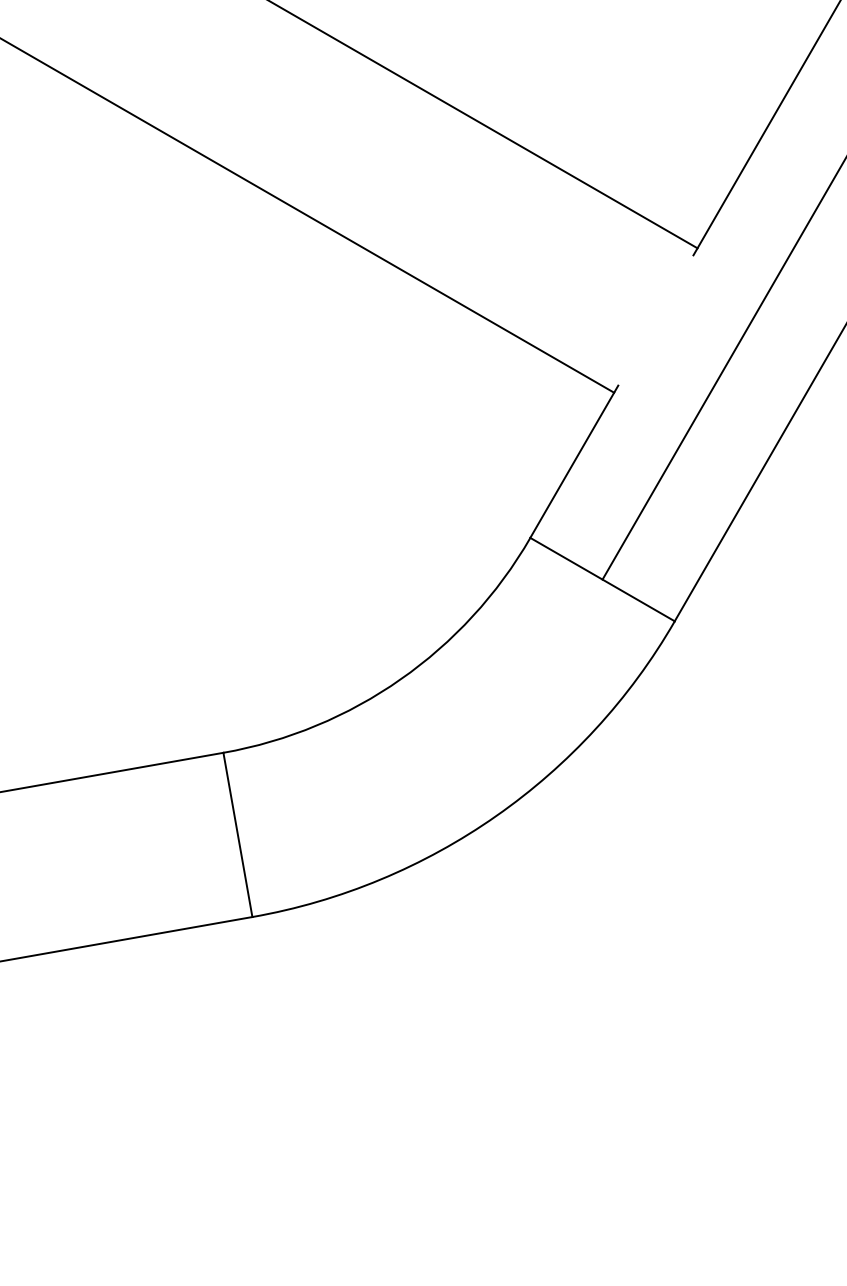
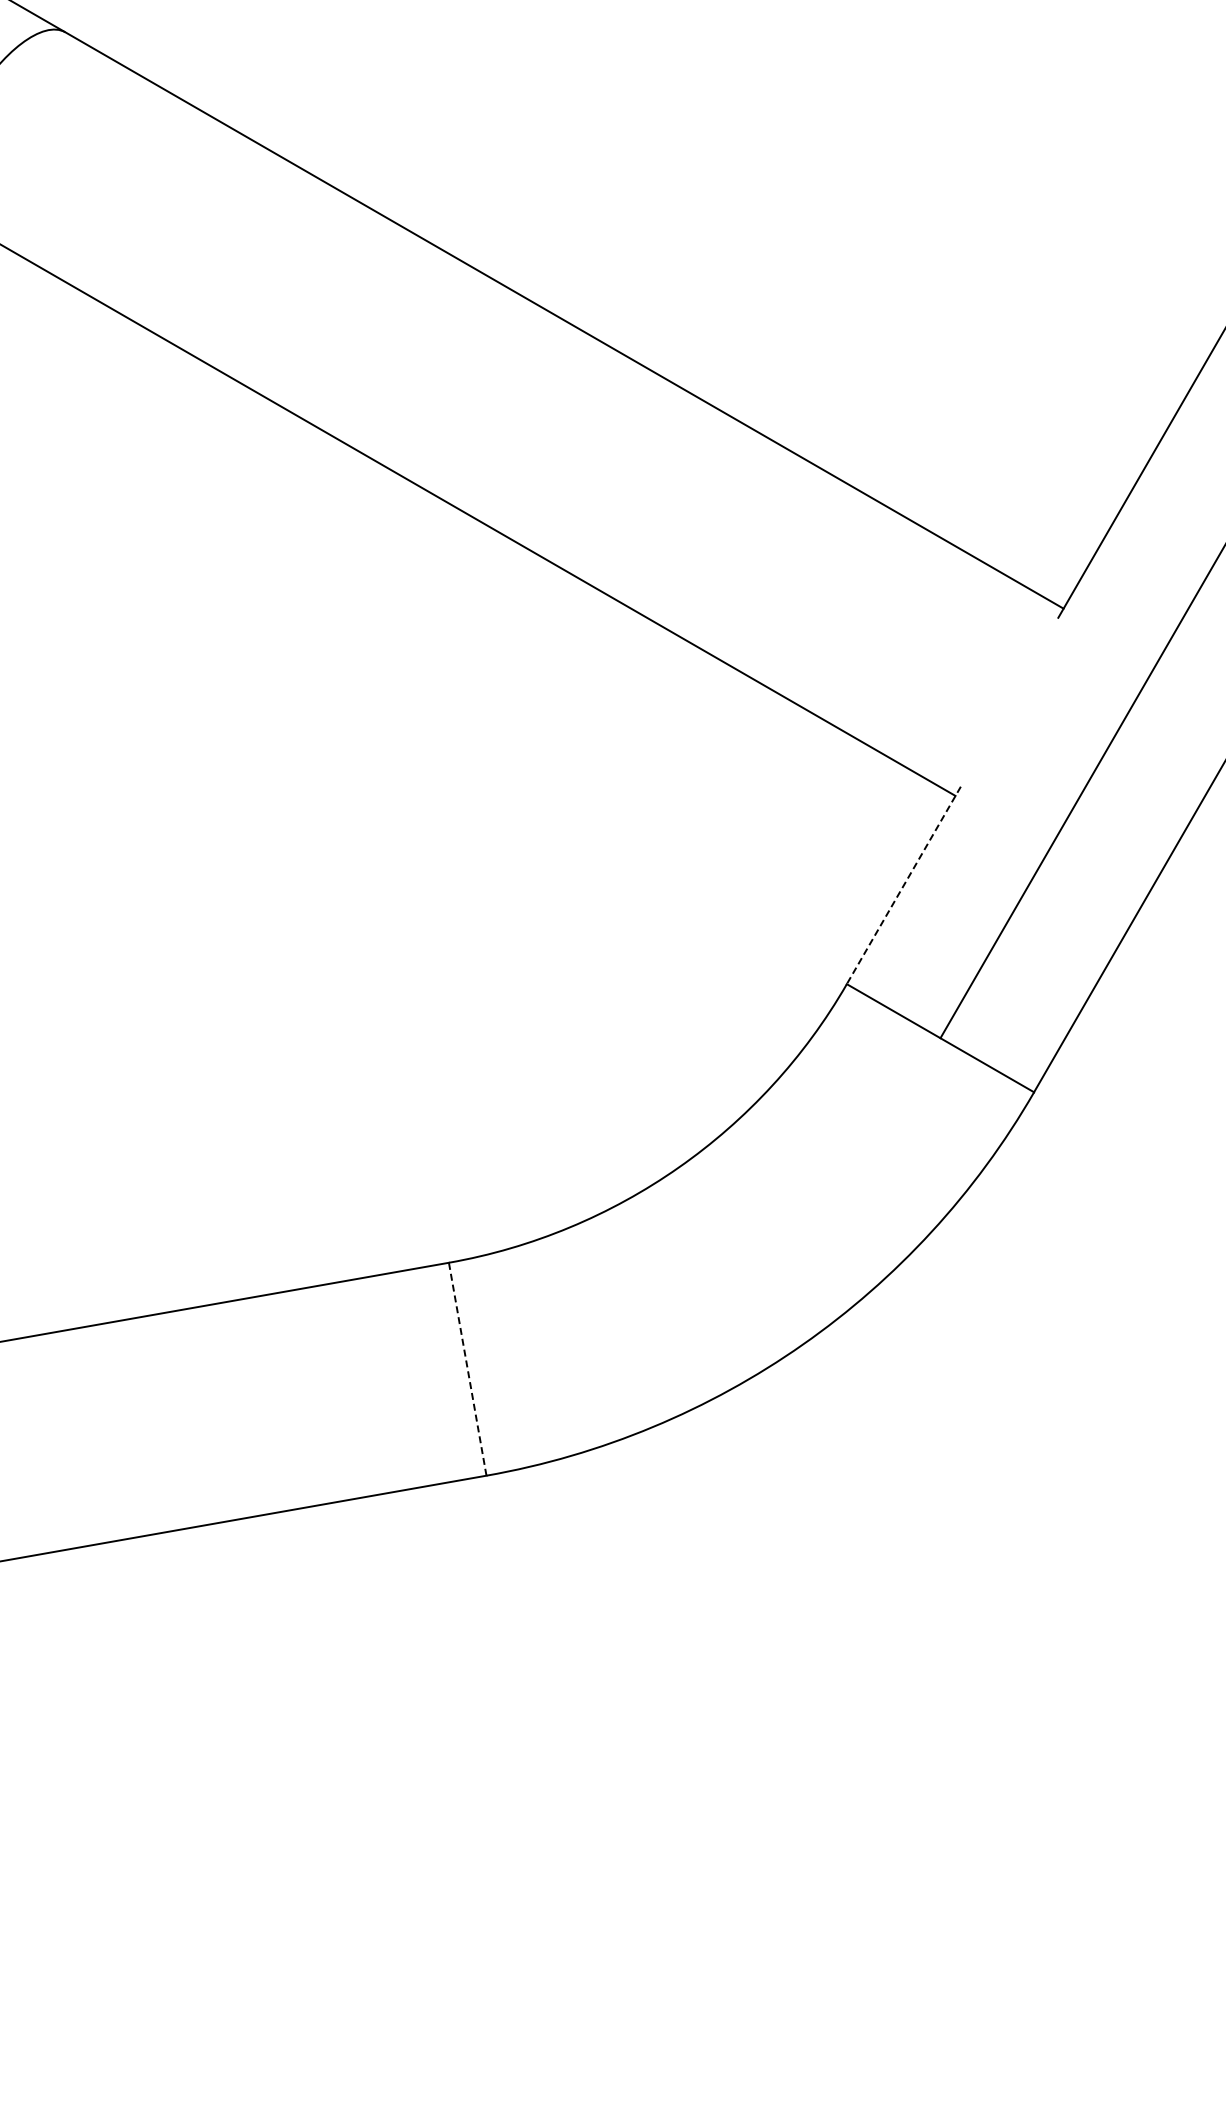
line: (574, 461) -> (903, 885), solid -> dashed
line: (237, 834) -> (467, 1368), solid -> dashed

